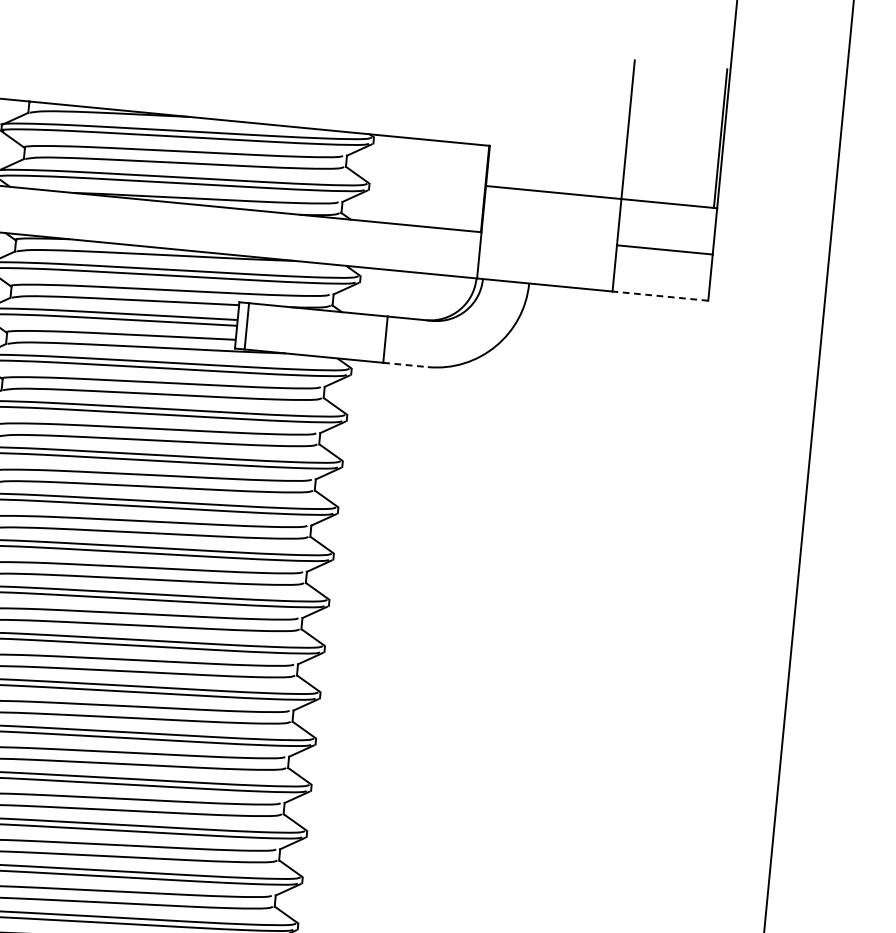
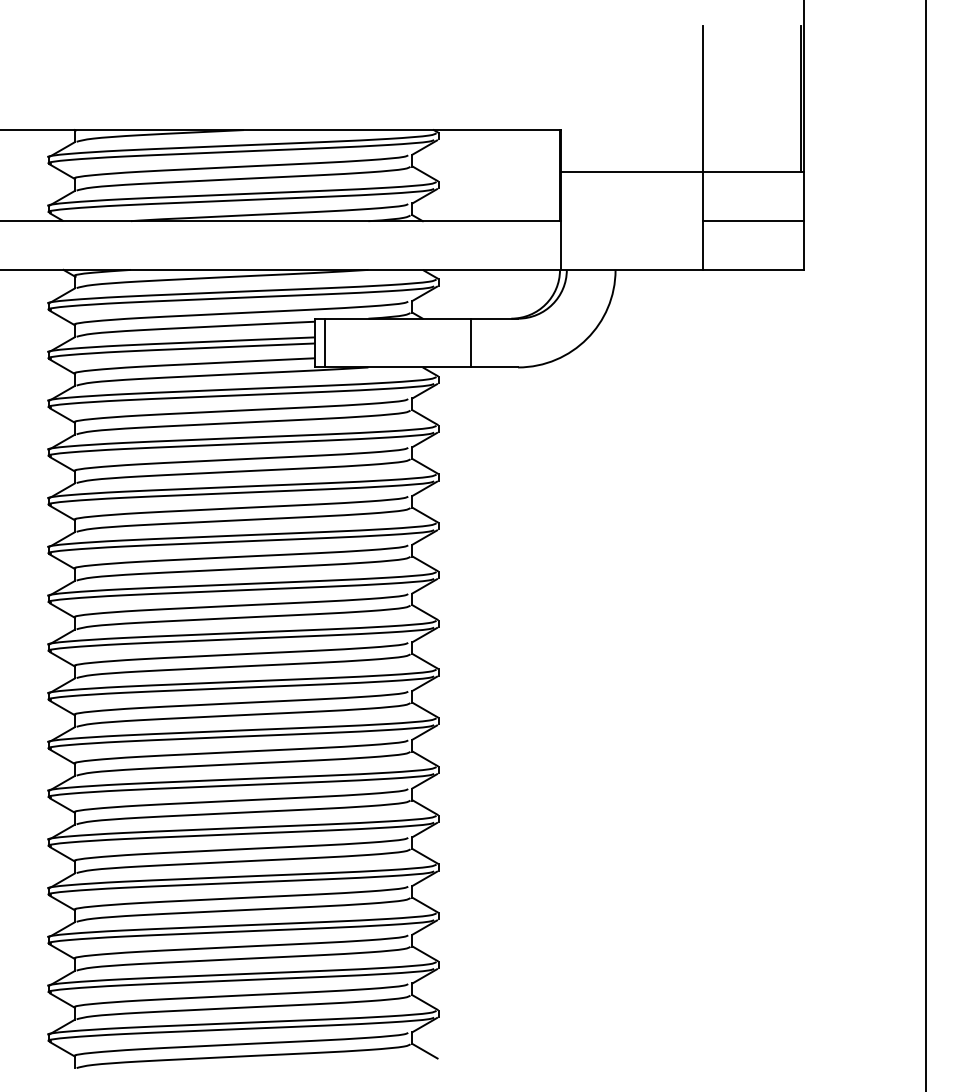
line: (660, 295) -> (753, 269), dashed -> solid
line: (405, 364) -> (494, 367), dashed -> solid

